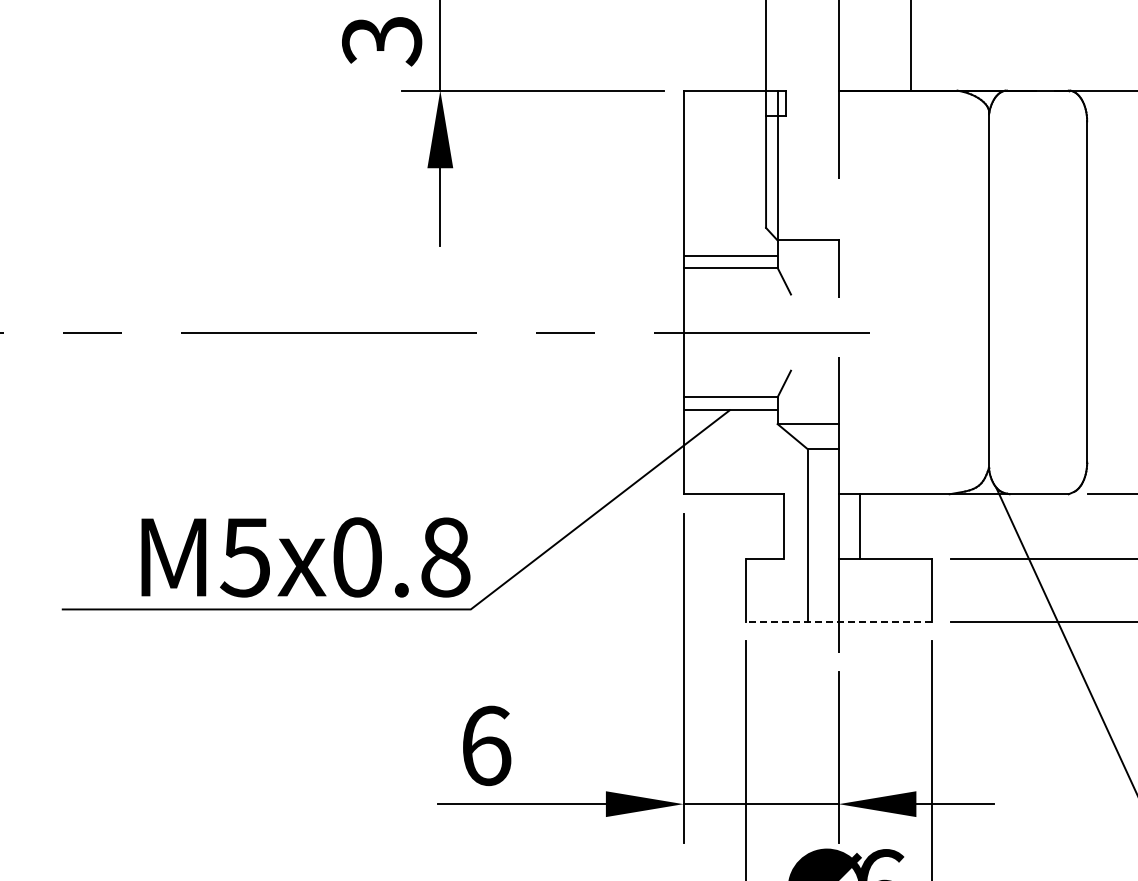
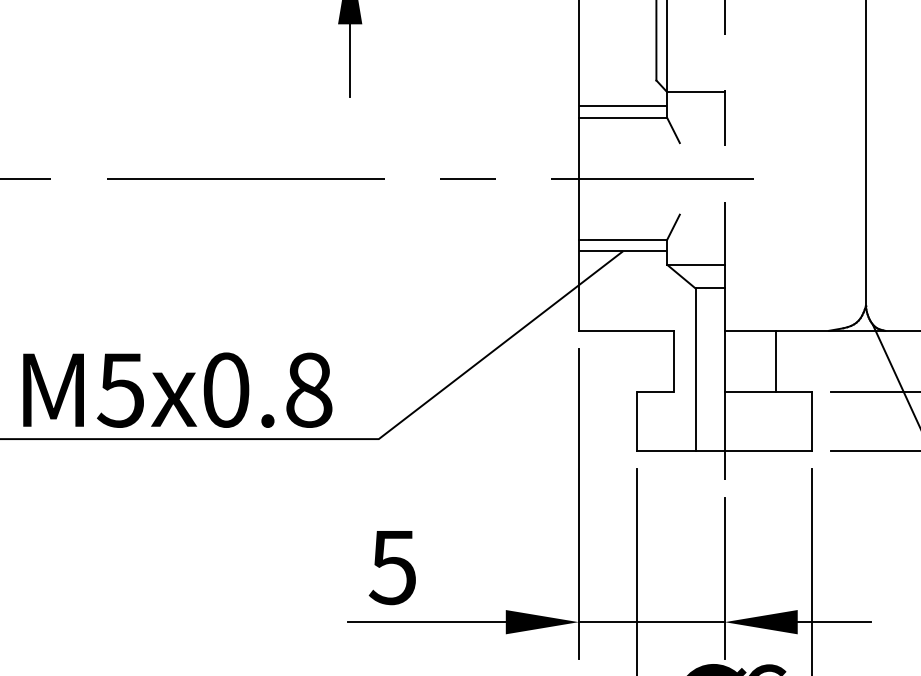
line: (860, 526) -> (776, 361), moved
text: (305, 557) -> (177, 390), moved
line: (838, 621) -> (724, 450), dashed -> solid
text: (485, 745) -> (392, 567), 6 -> 5

